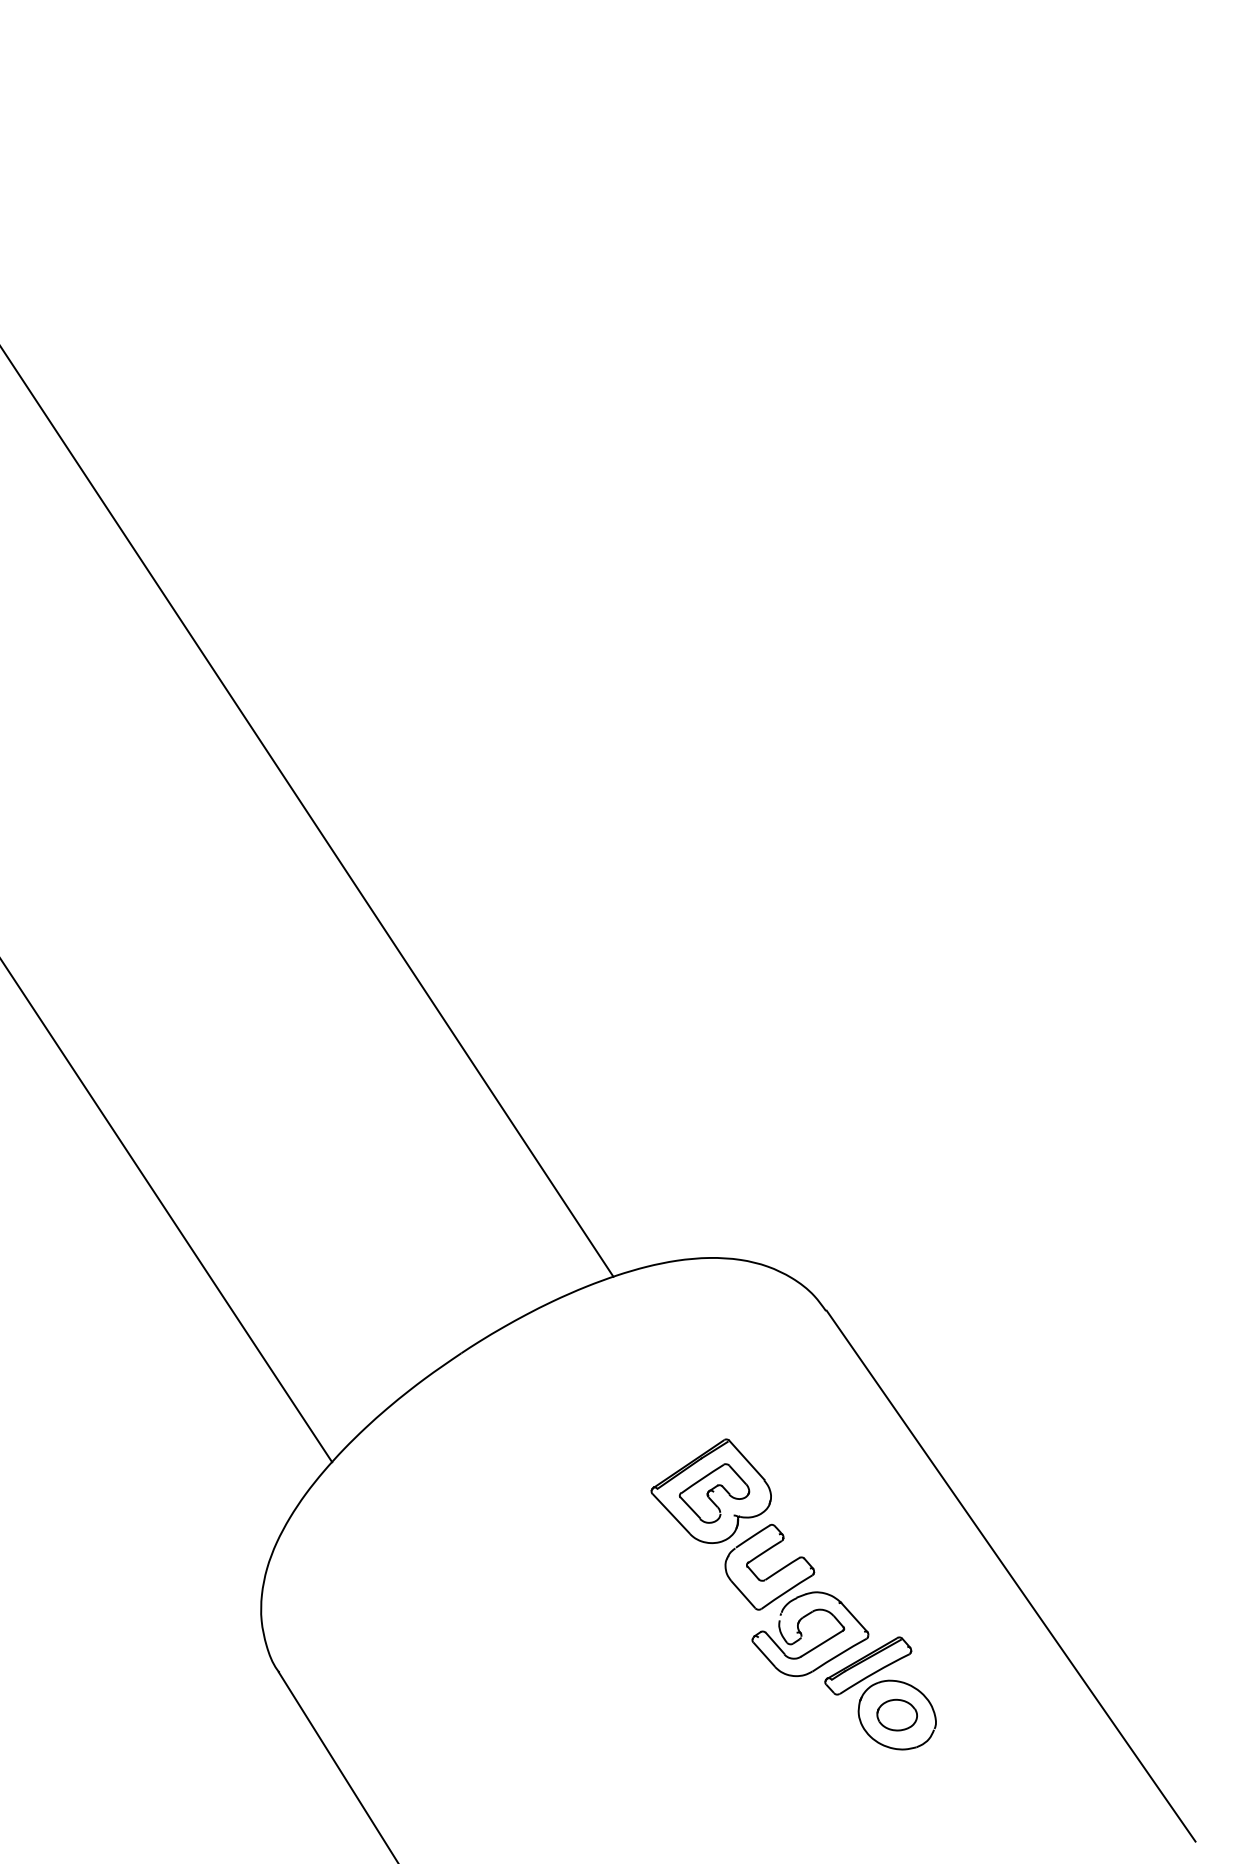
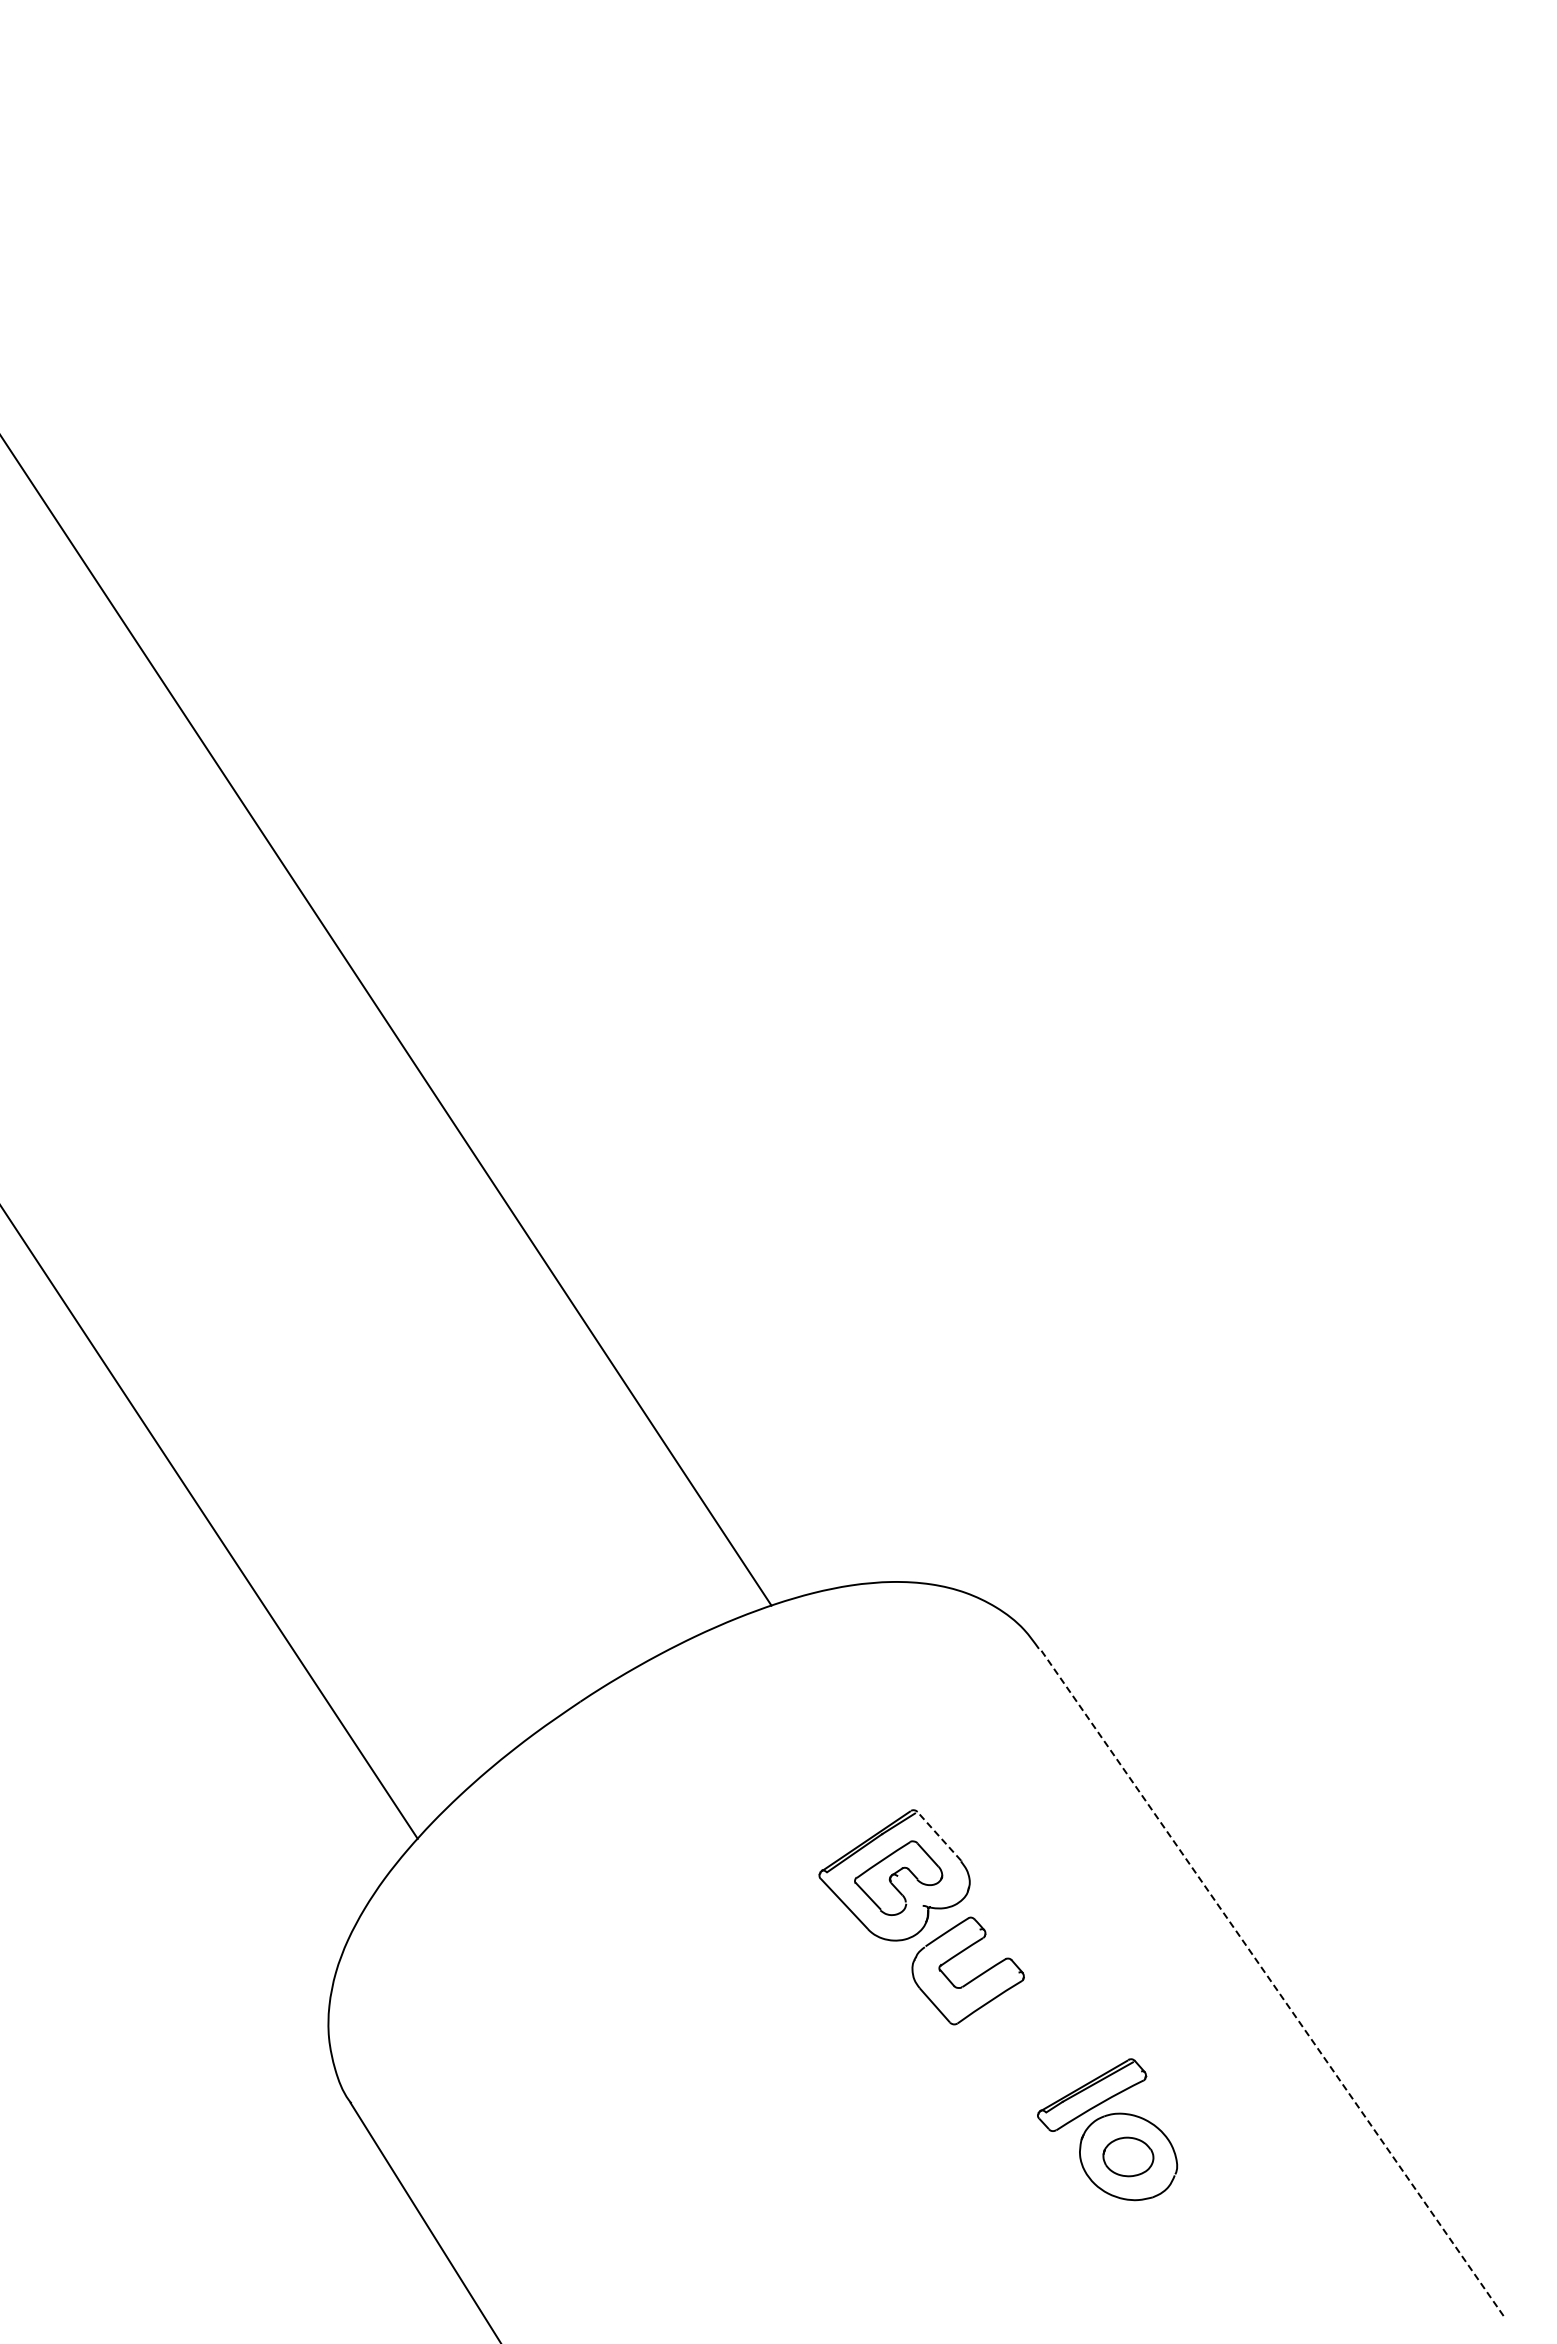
line: (747, 1460) -> (939, 1836), solid -> dashed
line: (1010, 1576) -> (1271, 1982), solid -> dashed
part: (801, 1633) -> (1008, 2054), removed

